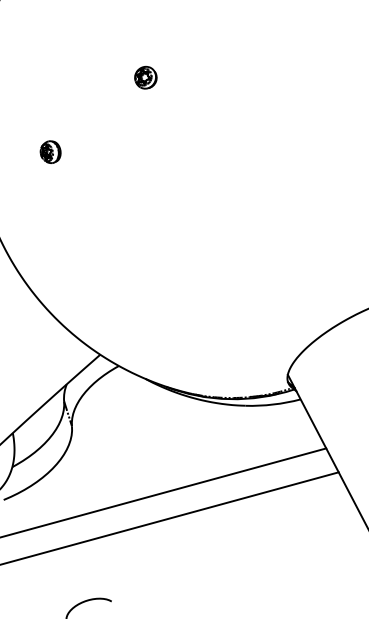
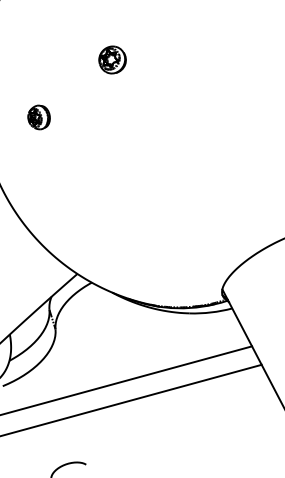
part: (145, 77) -> (112, 59), size x1.6
part: (50, 151) -> (38, 116), size x1.4

